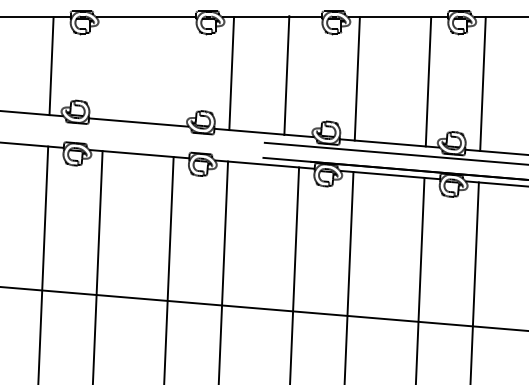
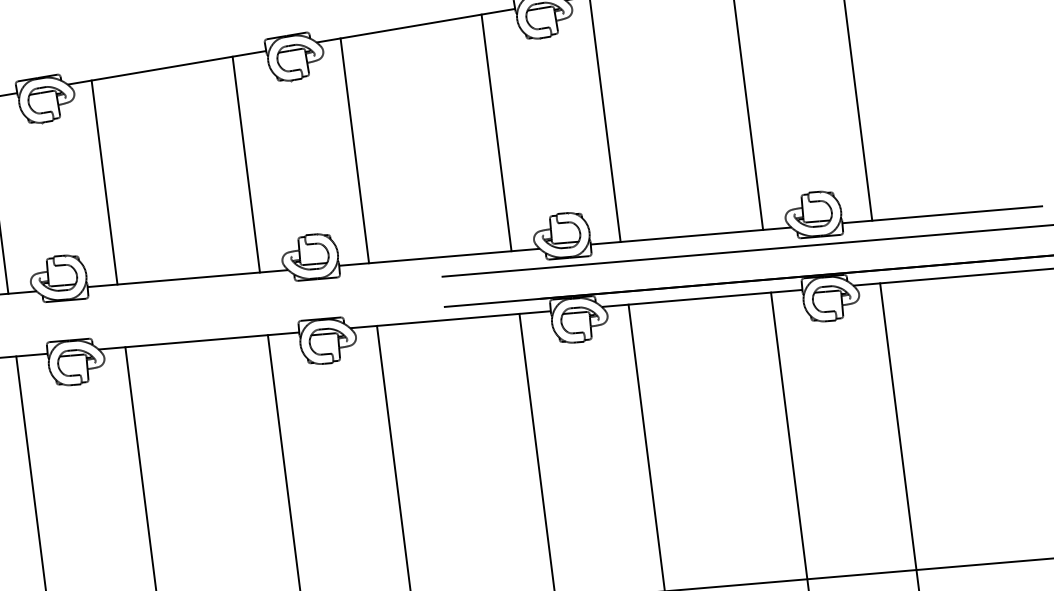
line: (105, 68) -> (103, 182), added
line: (176, 71) -> (244, 165), added
line: (286, 75) -> (495, 132), moved

